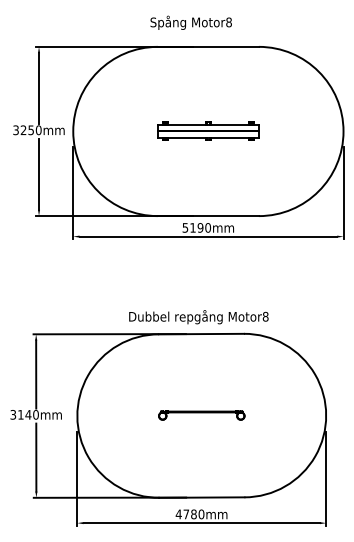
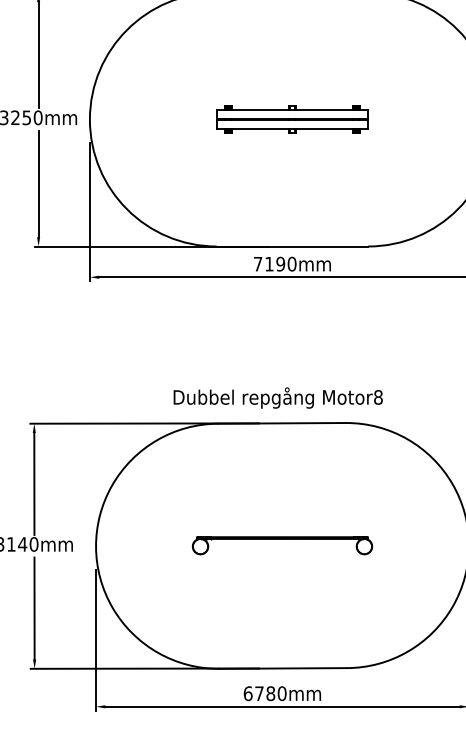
text: (185, 227) -> (258, 263), 5190mm -> 7190mm
part: (201, 415) -> (282, 545), size x1.4
text: (178, 514) -> (247, 693), 4780mm -> 6780mm

